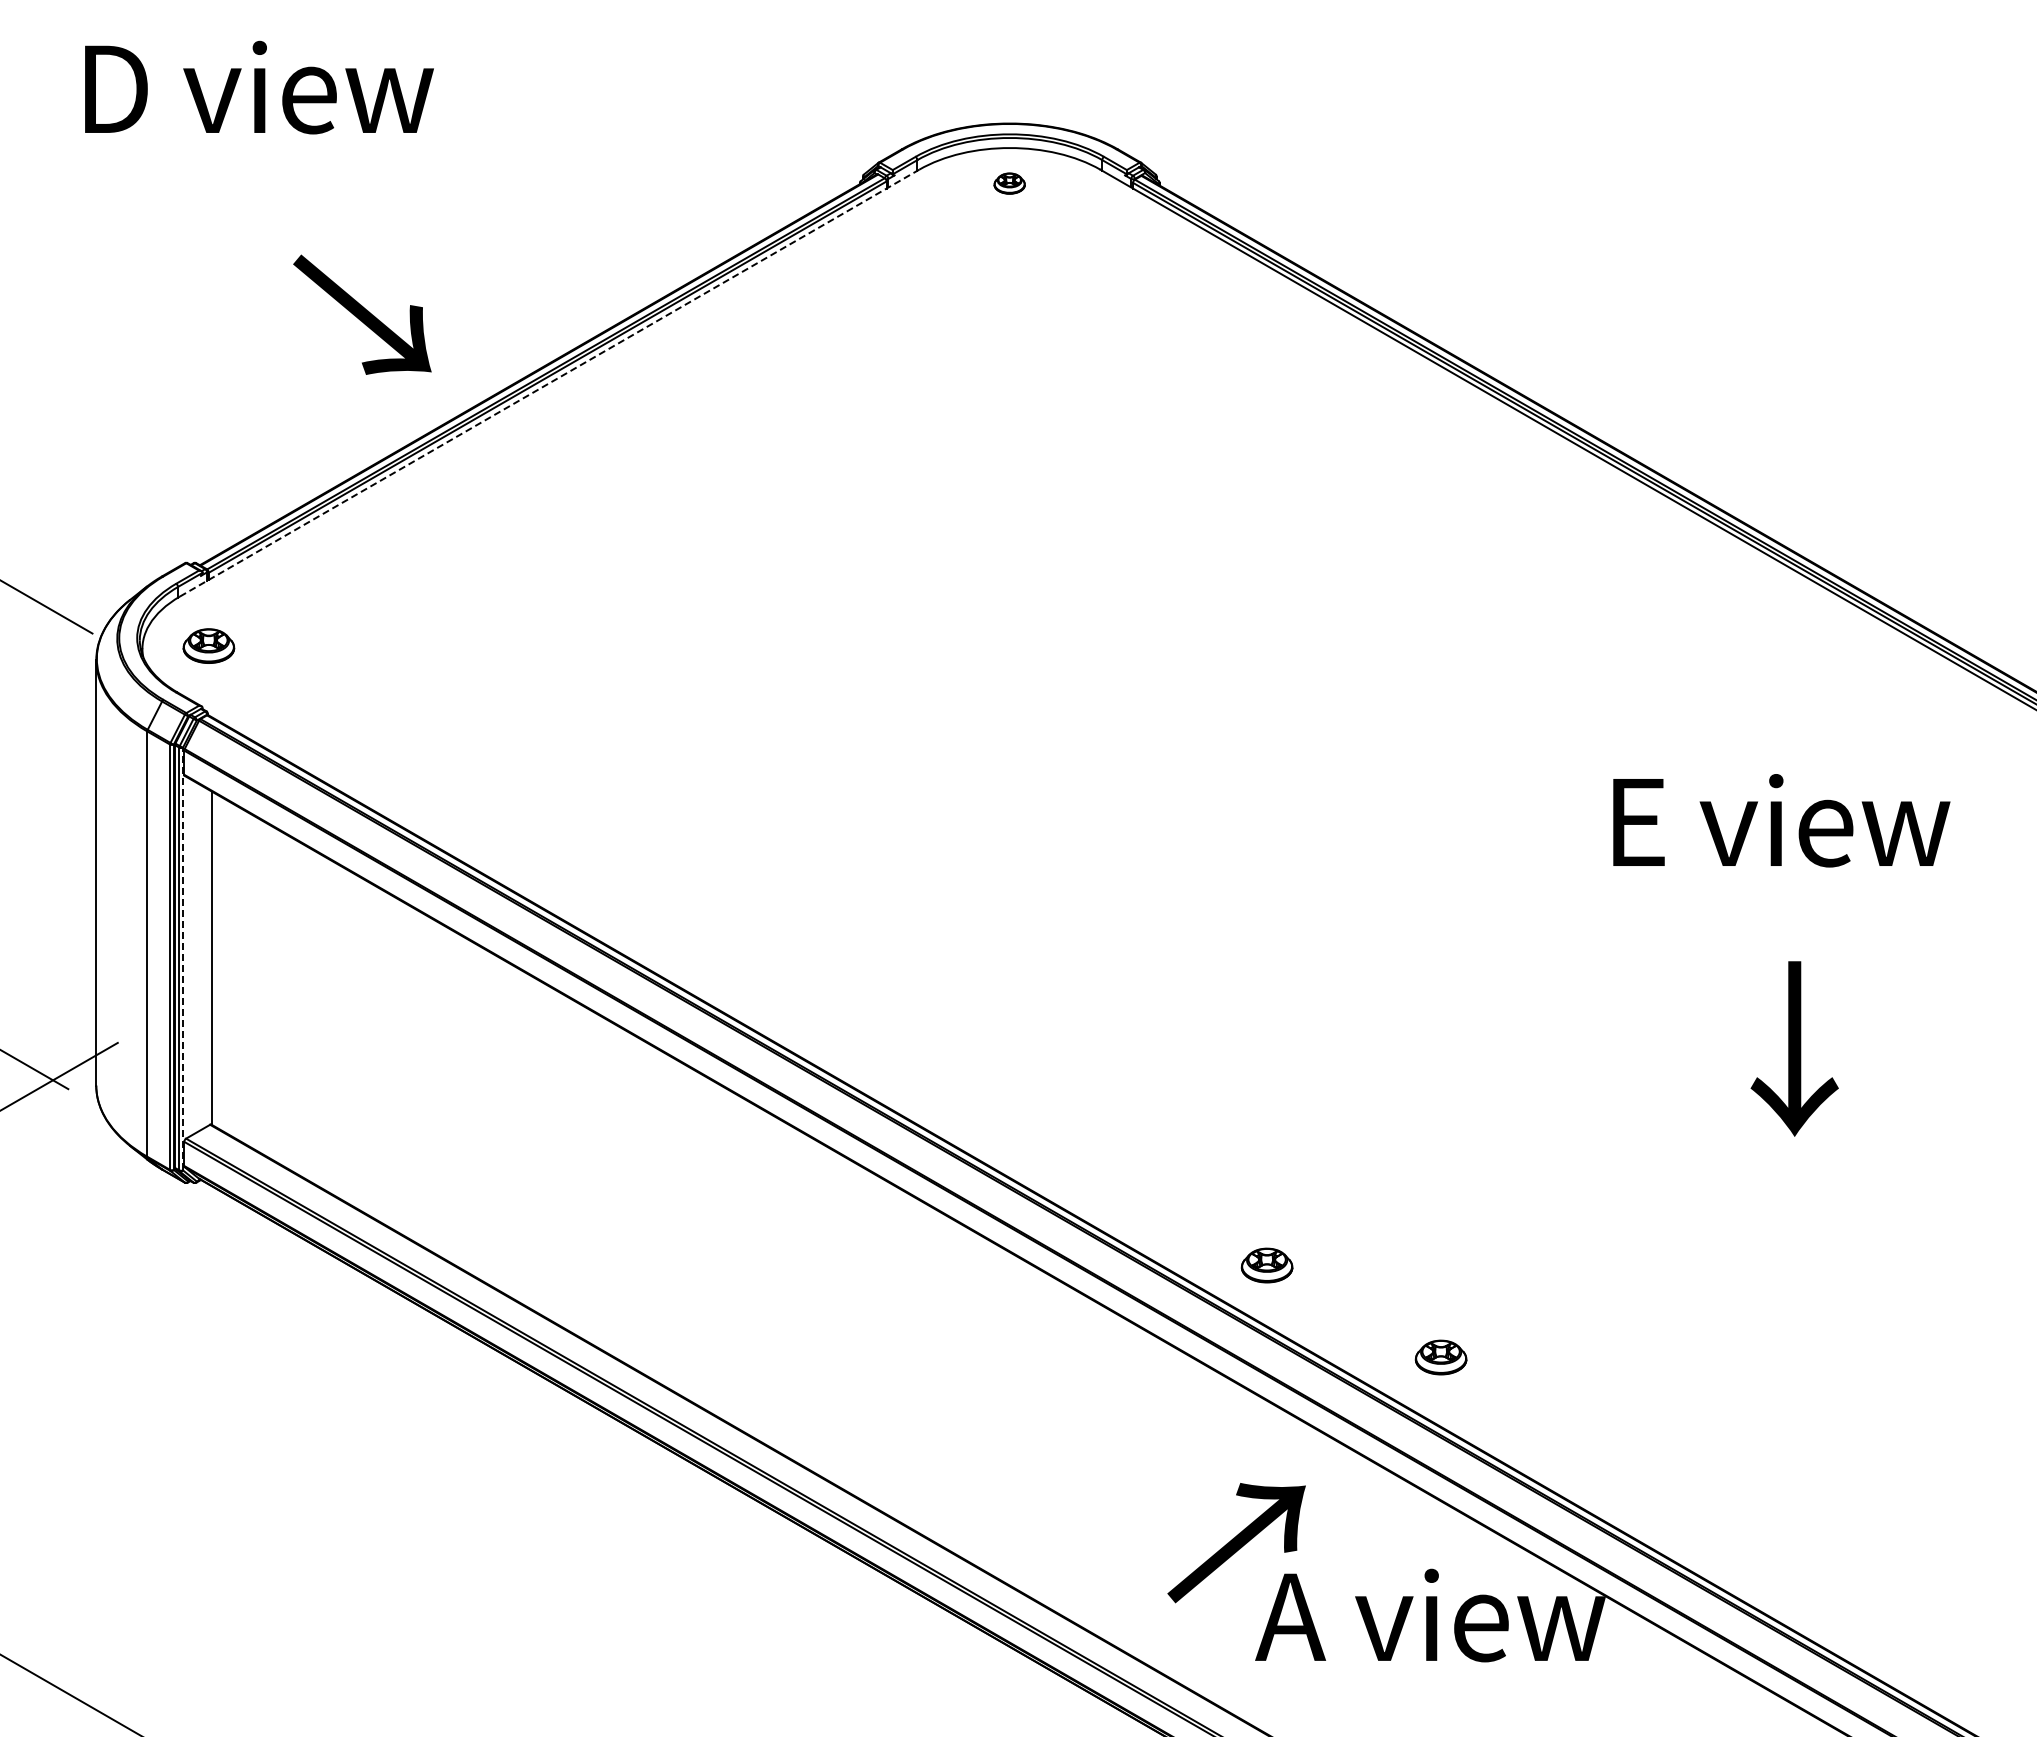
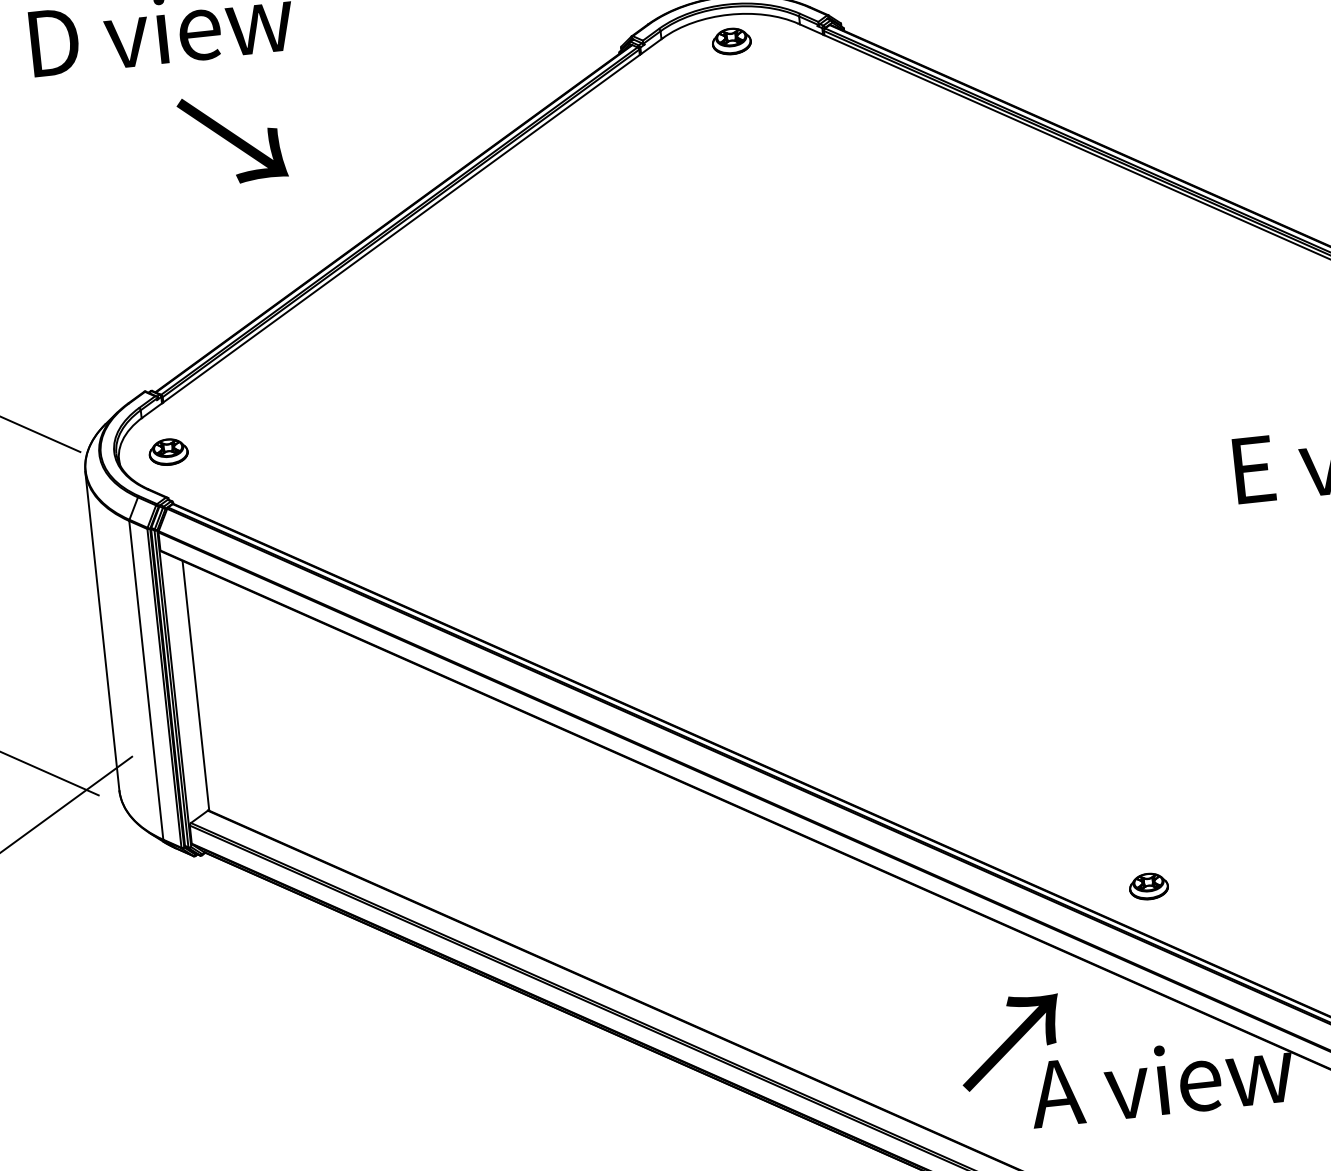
part: (1009, 183) -> (731, 41), size x1.67
text: (362, 314) -> (232, 138), moved
line: (549, 383) -> (402, 228), dashed -> solid
line: (183, 958) -> (174, 688), dashed -> solid
part: (1266, 1265) -> (1010, 831), removed

